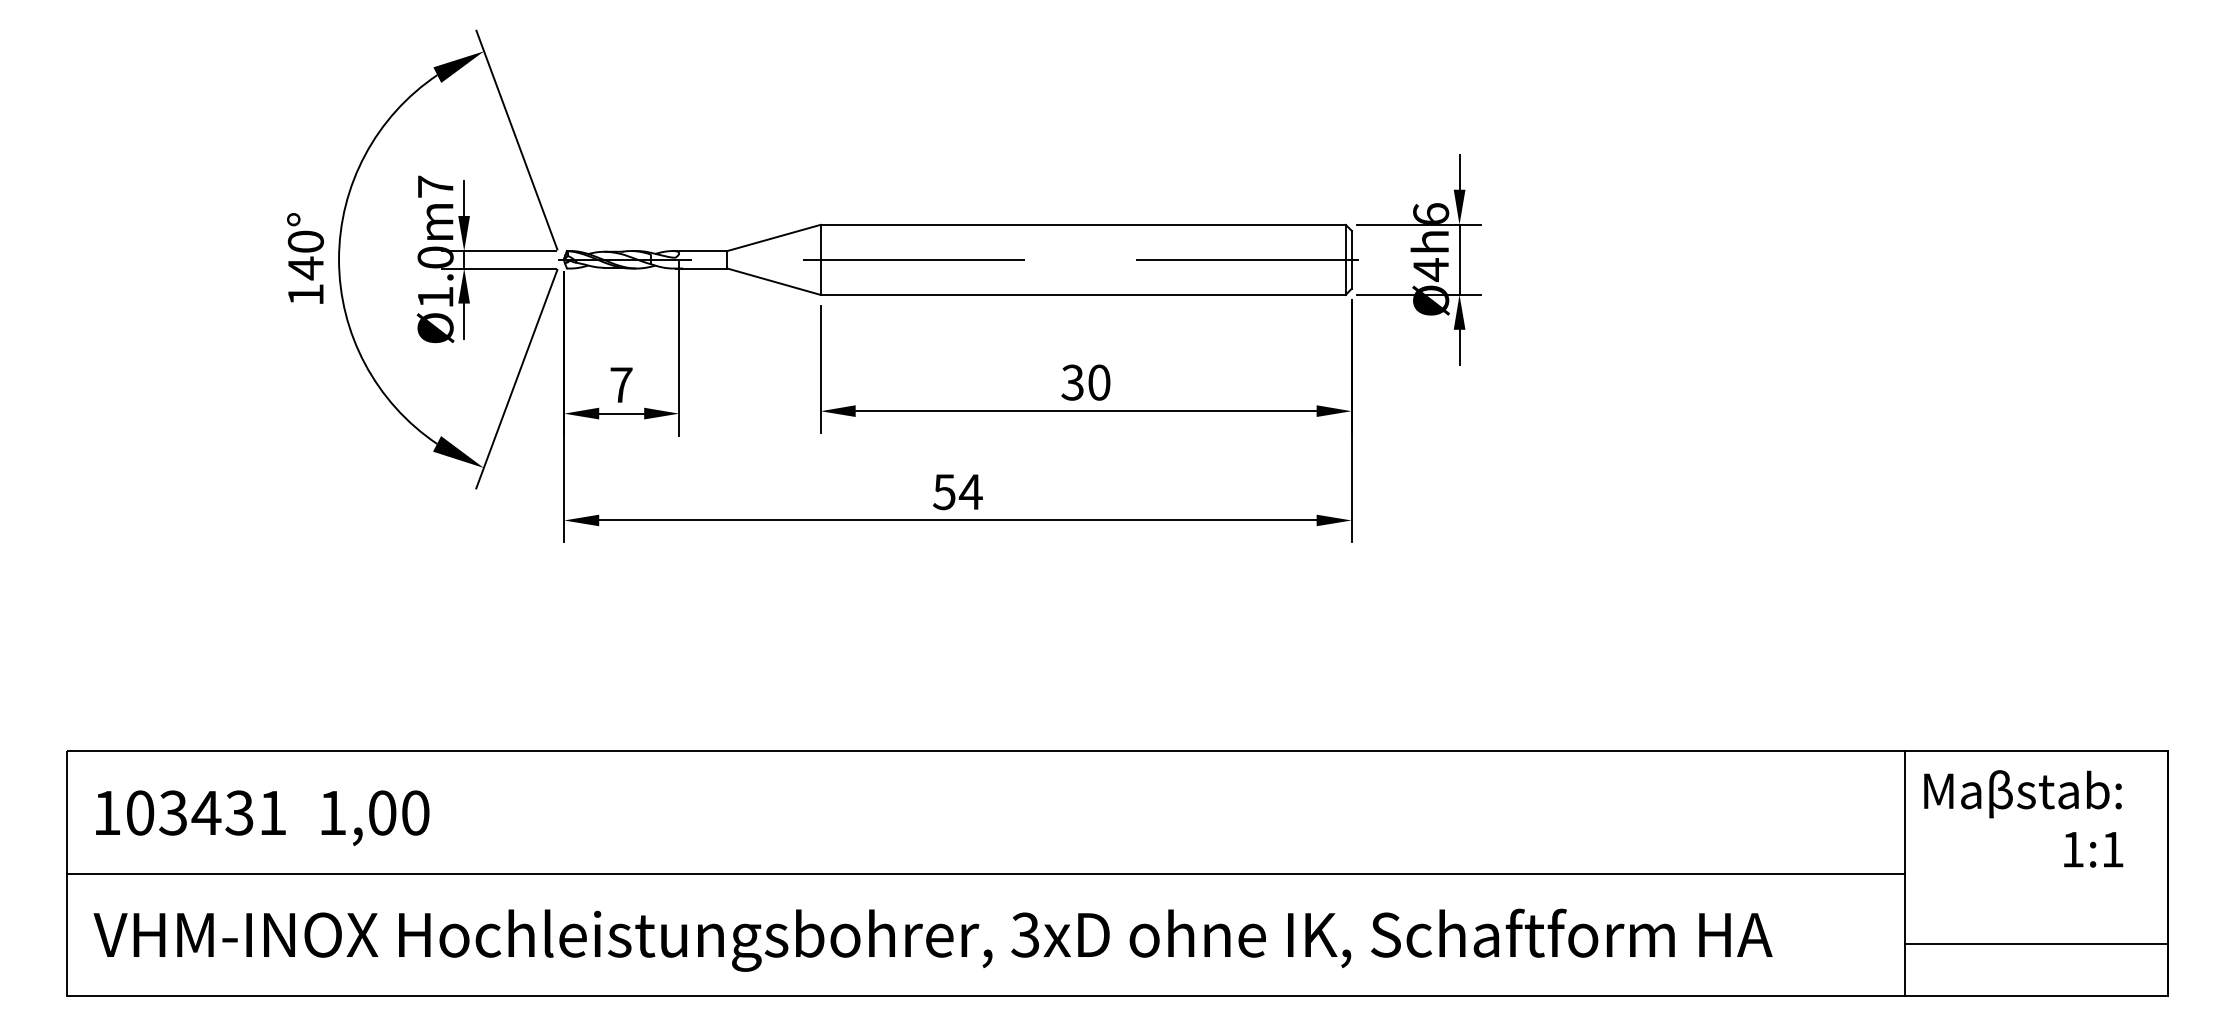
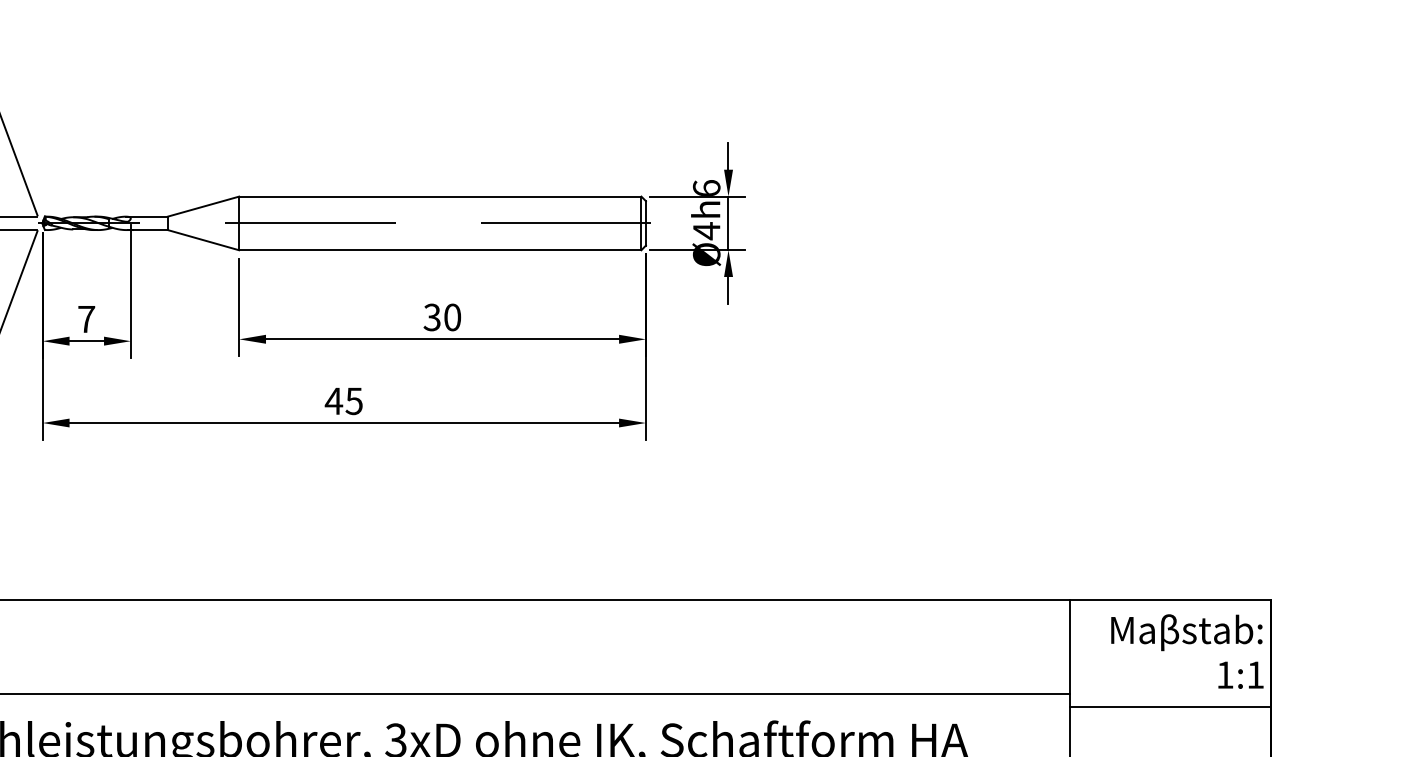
text: (957, 492) -> (343, 401), 54 -> 45
text: (2023, 818) -> (1187, 651), moved
line: (2036, 944) -> (1170, 707), moved

